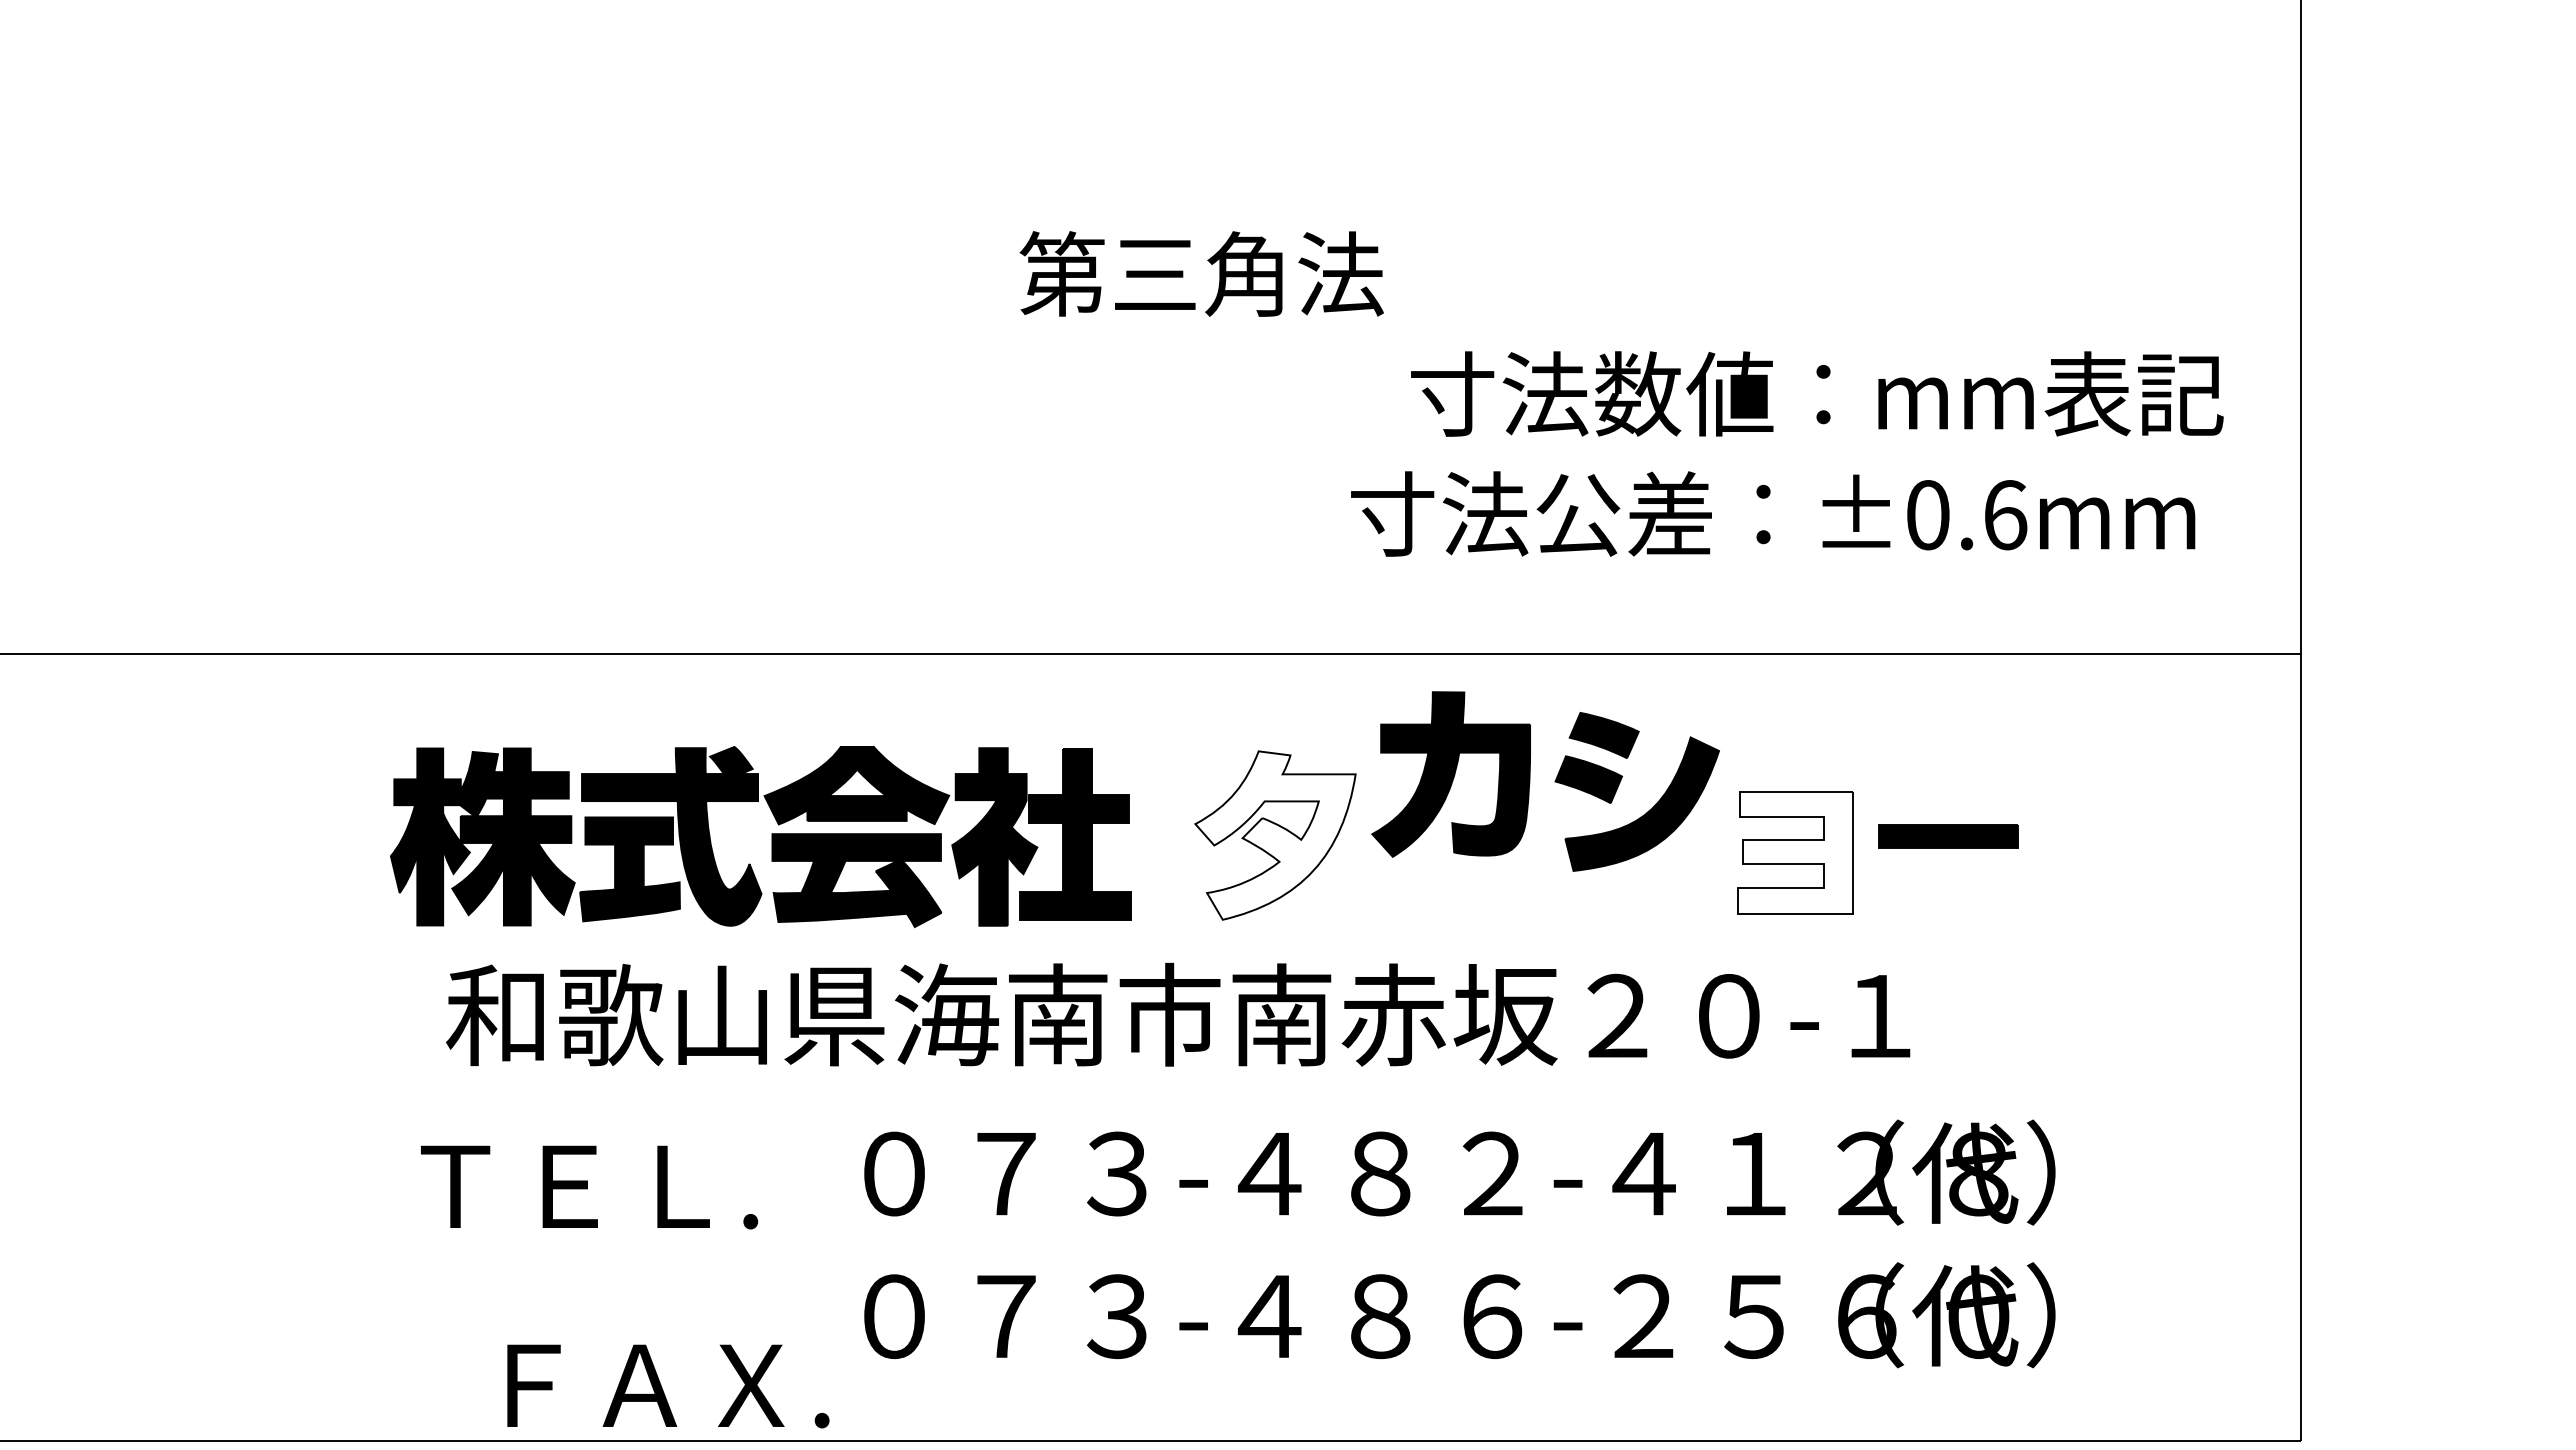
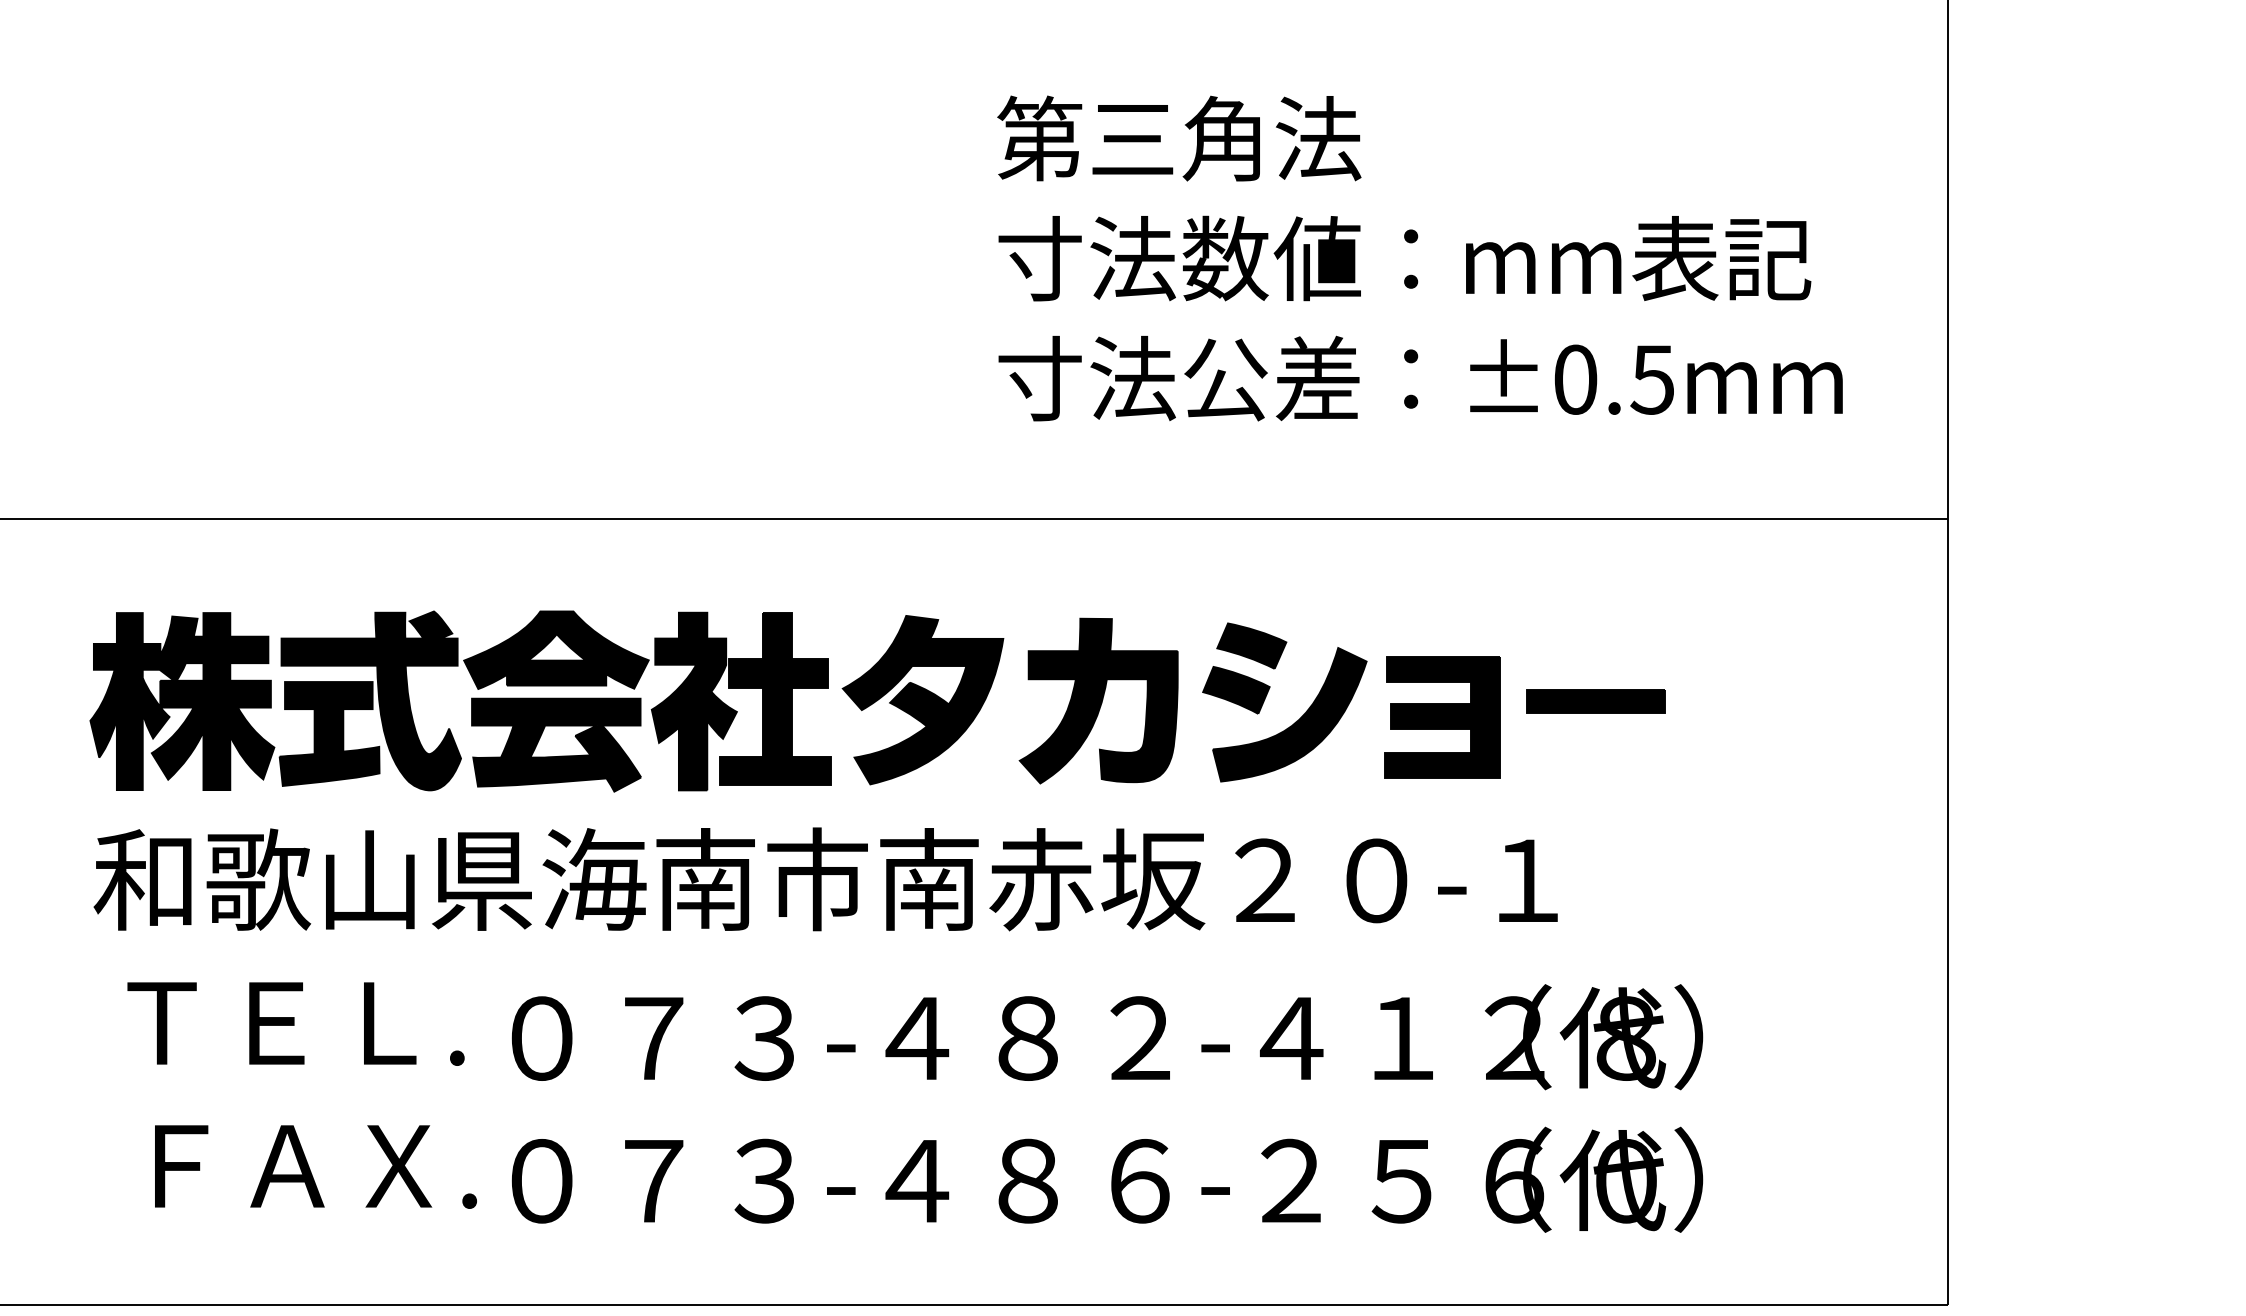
text: (1201, 273) -> (1179, 138), moved
text: (1817, 393) -> (1405, 258), moved
text: (2004, 515) -> (1652, 380), ±0.6mm -> ±0.5mm
part: (1450, 774) -> (1098, 701), moved
part: (1620, 783) -> (1268, 694), moved
fill: (1275, 835) -> (923, 700), added
part: (771, 837) -> (471, 702), moved
fill: (1794, 852) -> (1442, 717), added
text: (589, 1187) -> (296, 1024), moved
text: (668, 1386) -> (316, 1167), moved

